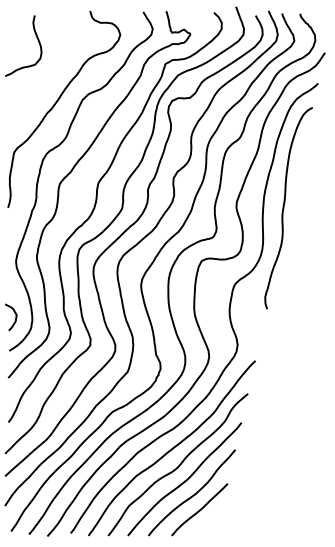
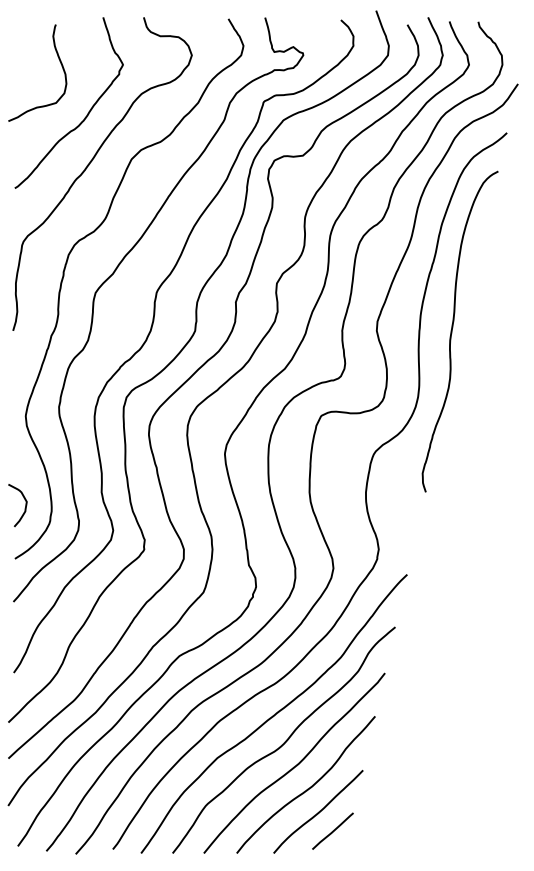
curve: (54, 70) -> (87, 112), added
line: (208, 521) -> (332, 830), added

